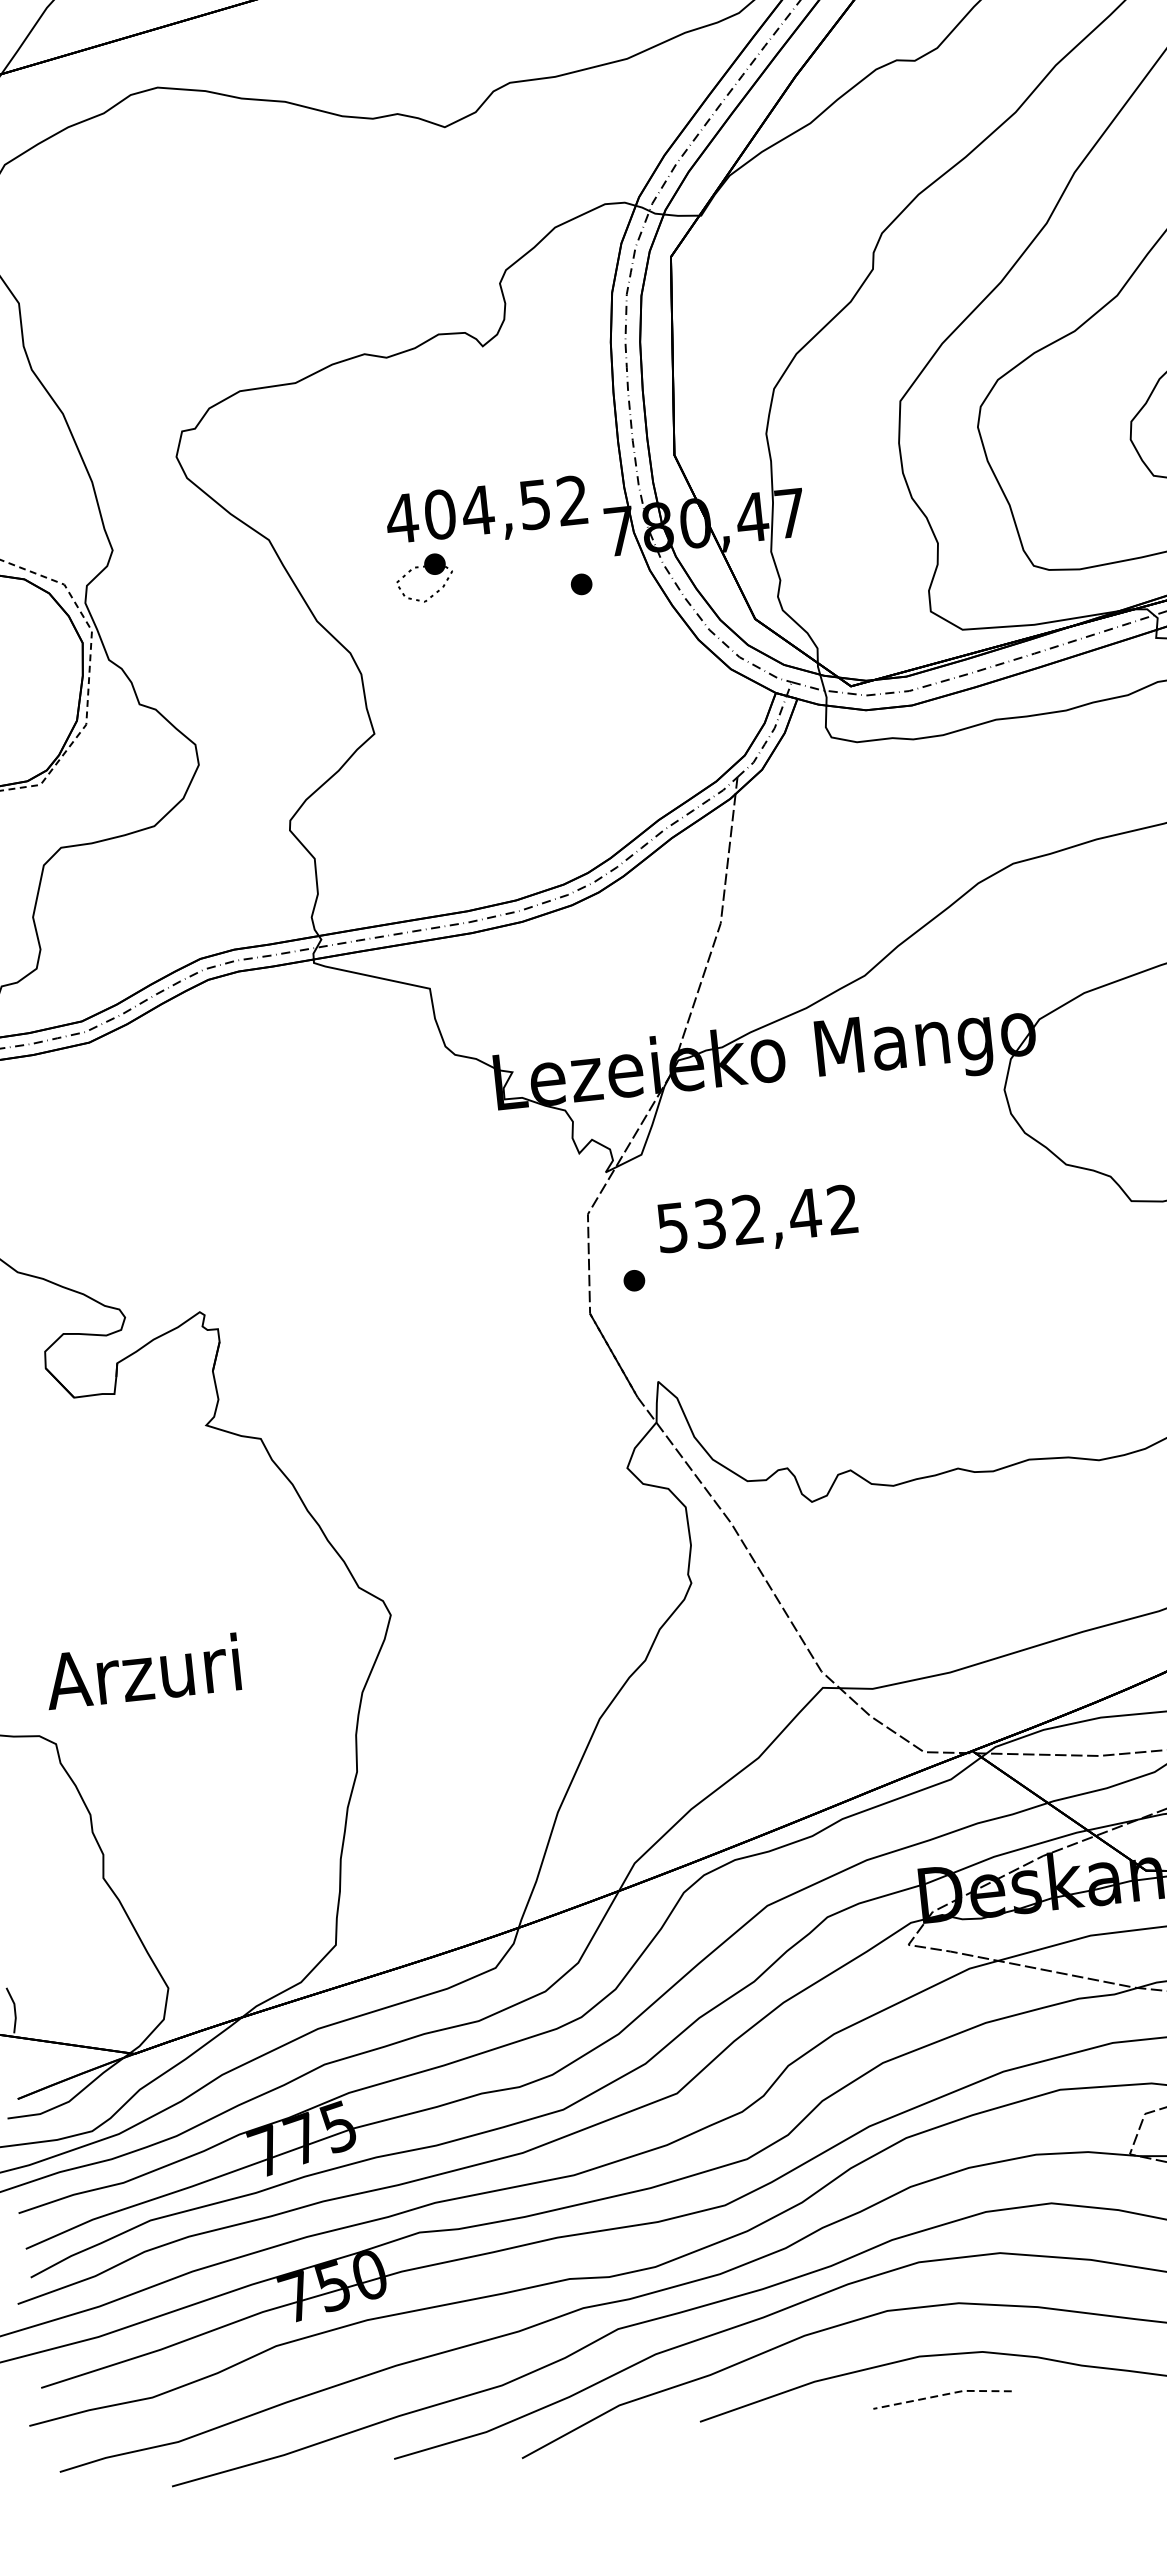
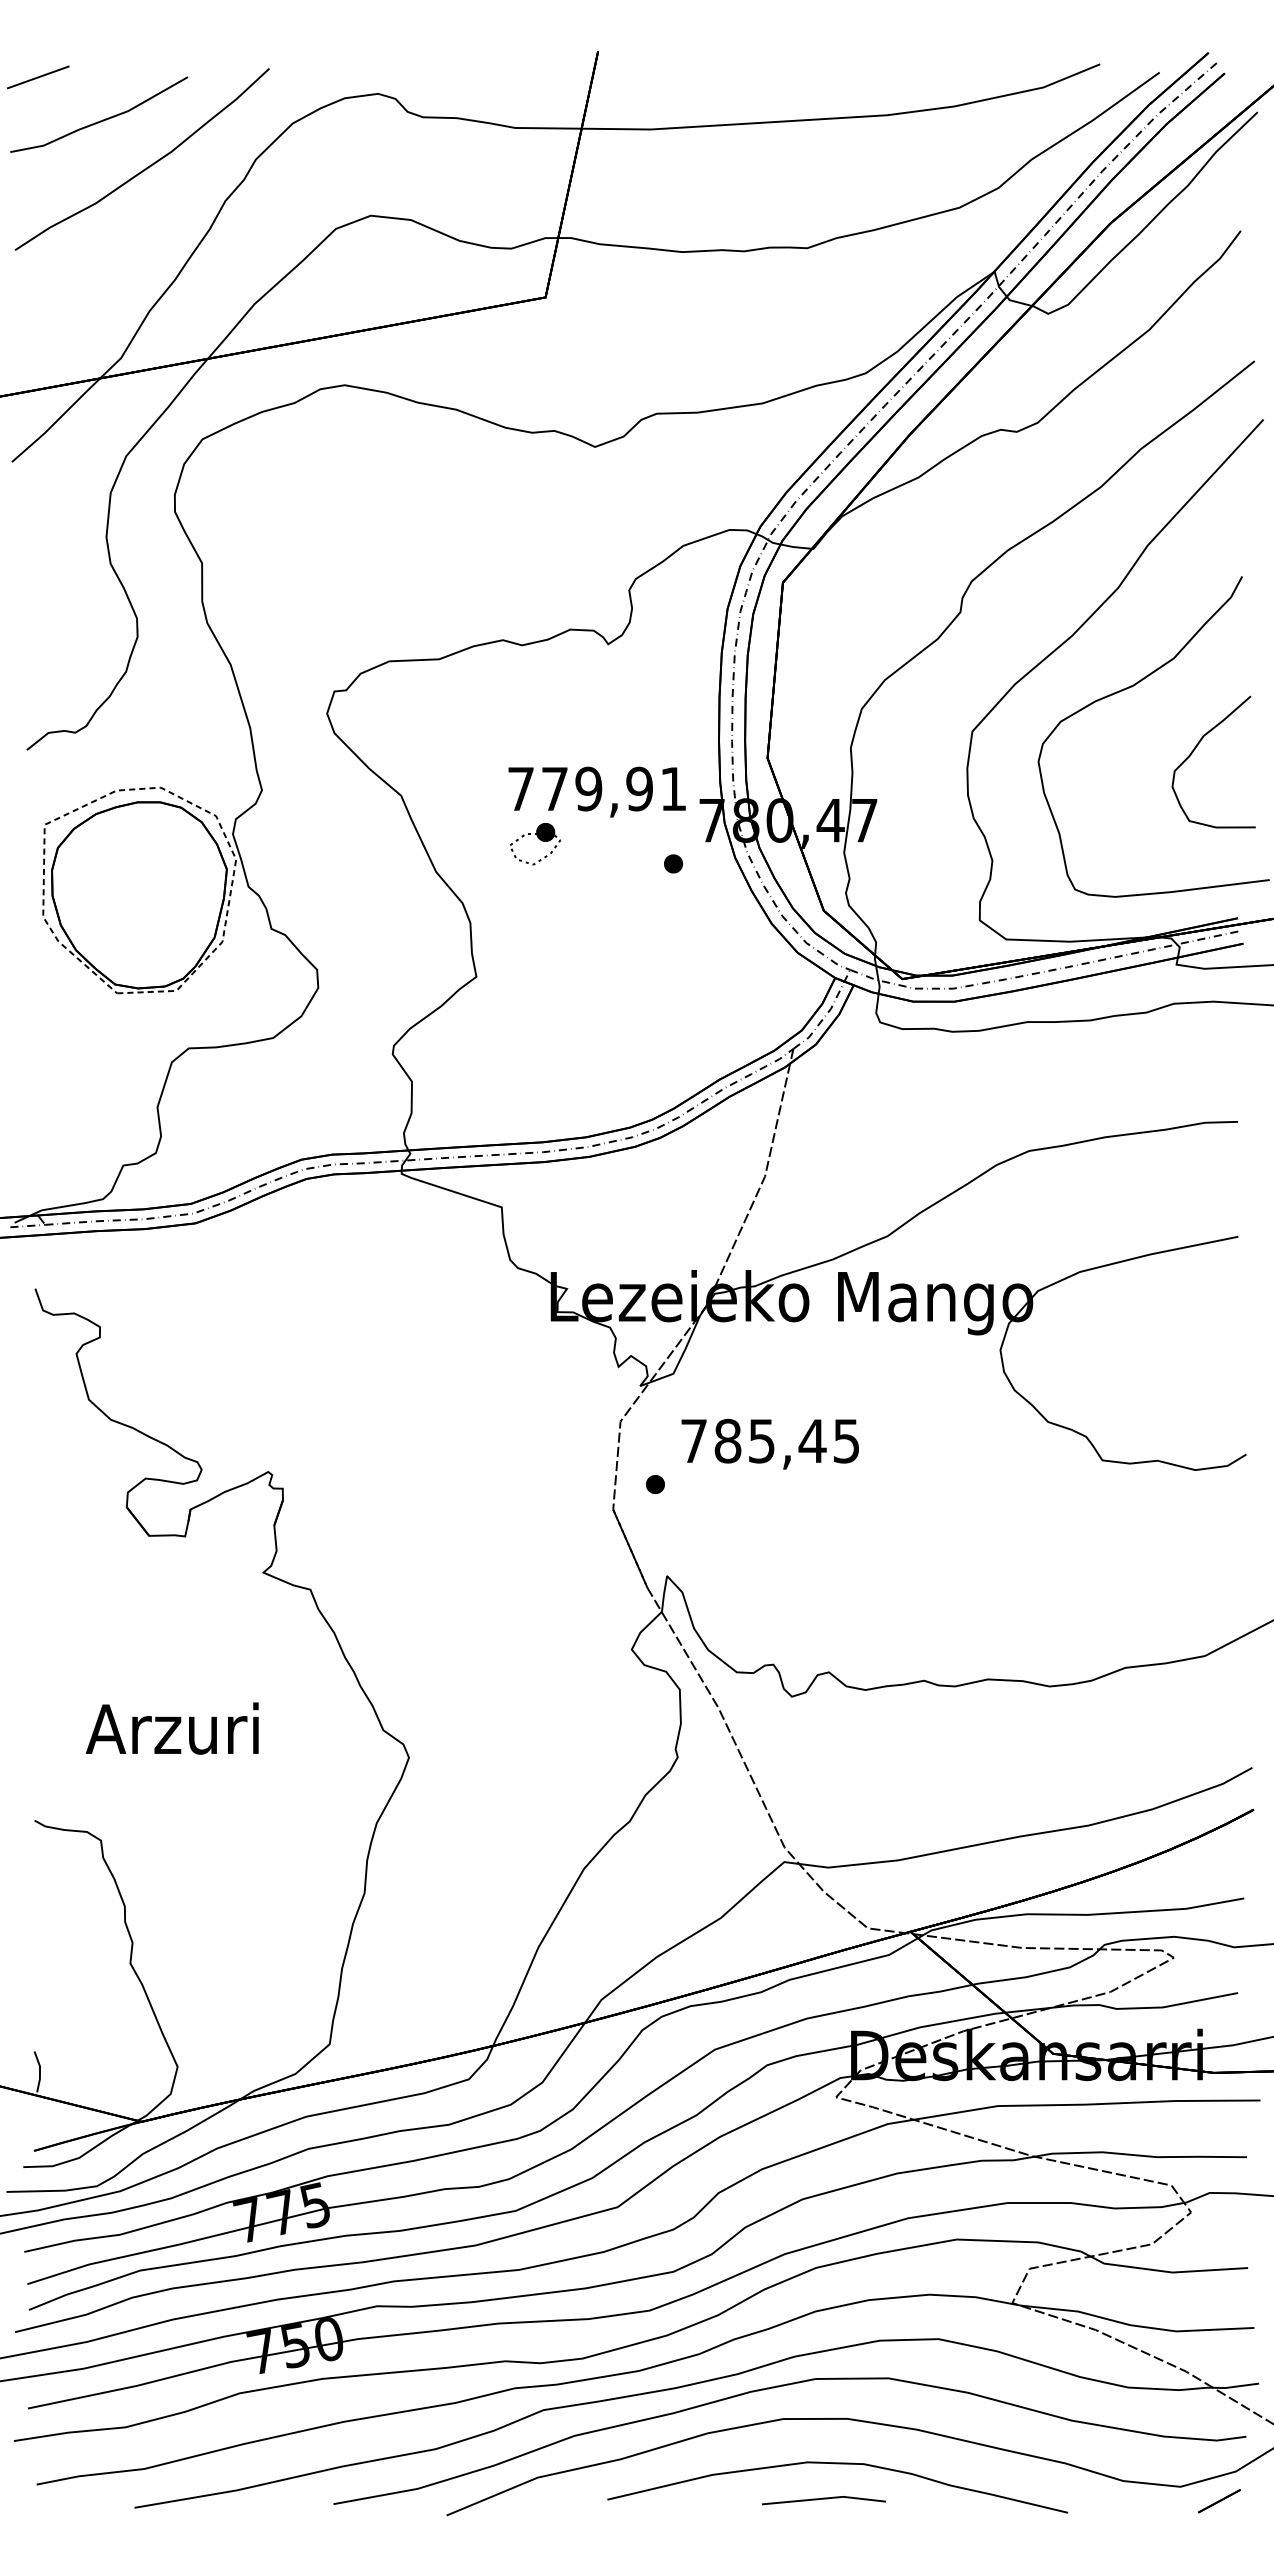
text: (485, 509) -> (595, 788), 404,52 -> 779,91
text: (756, 1218) -> (769, 1440), 532,42 -> 785,45
text: (141, 1671) -> (171, 1728), moved
line: (942, 2394) -> (824, 2498), dashed -> solid

